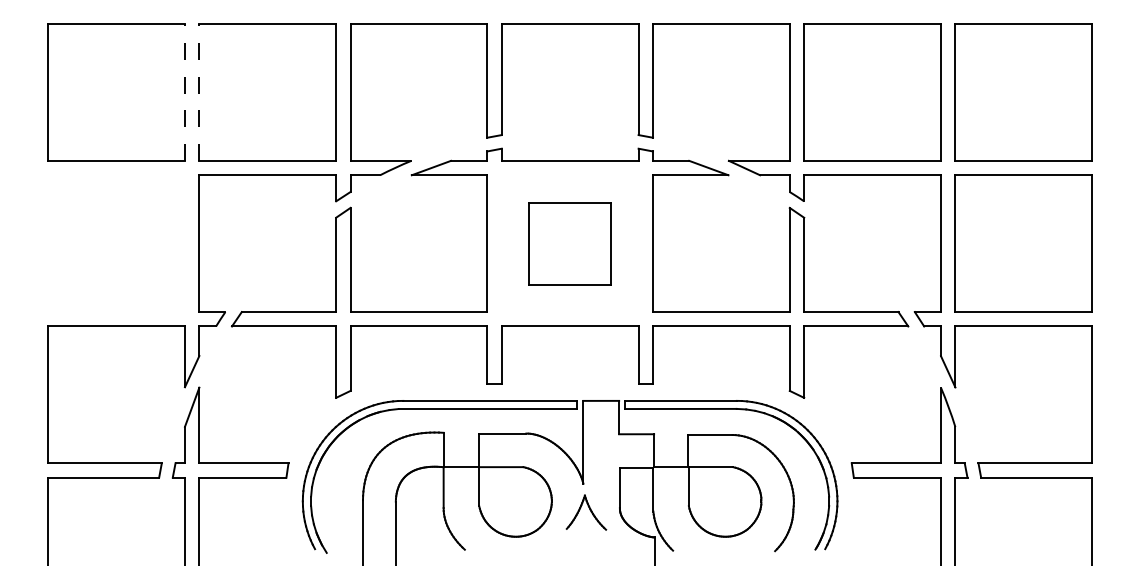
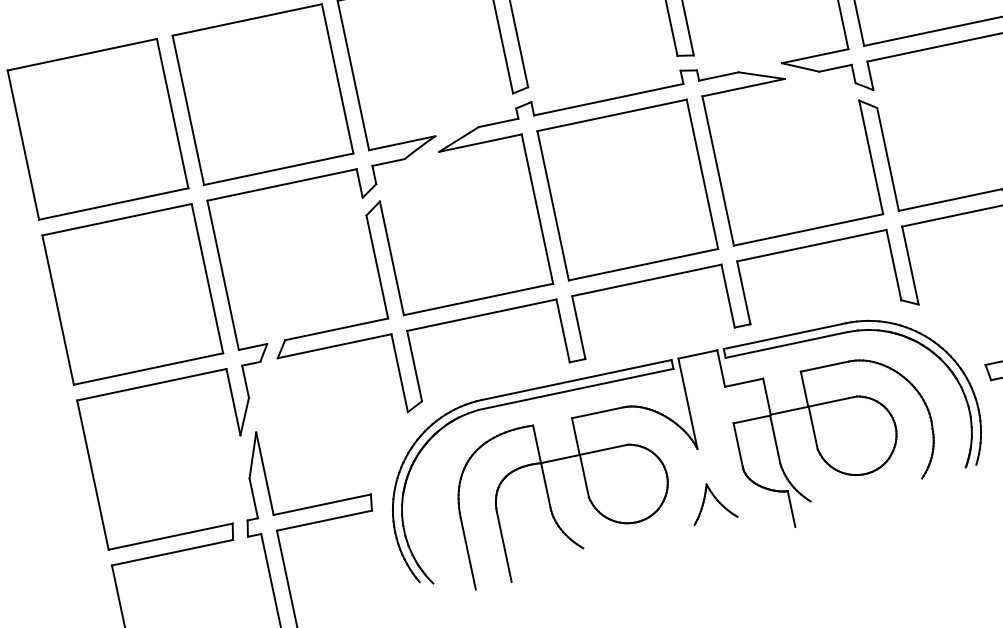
line: (184, 91) -> (171, 112), dashed -> solid
line: (199, 91) -> (188, 109), dashed -> solid
part: (116, 243) -> (132, 294), added
part: (570, 243) -> (628, 189), size x1.67
part: (586, 512) -> (712, 502), moved

